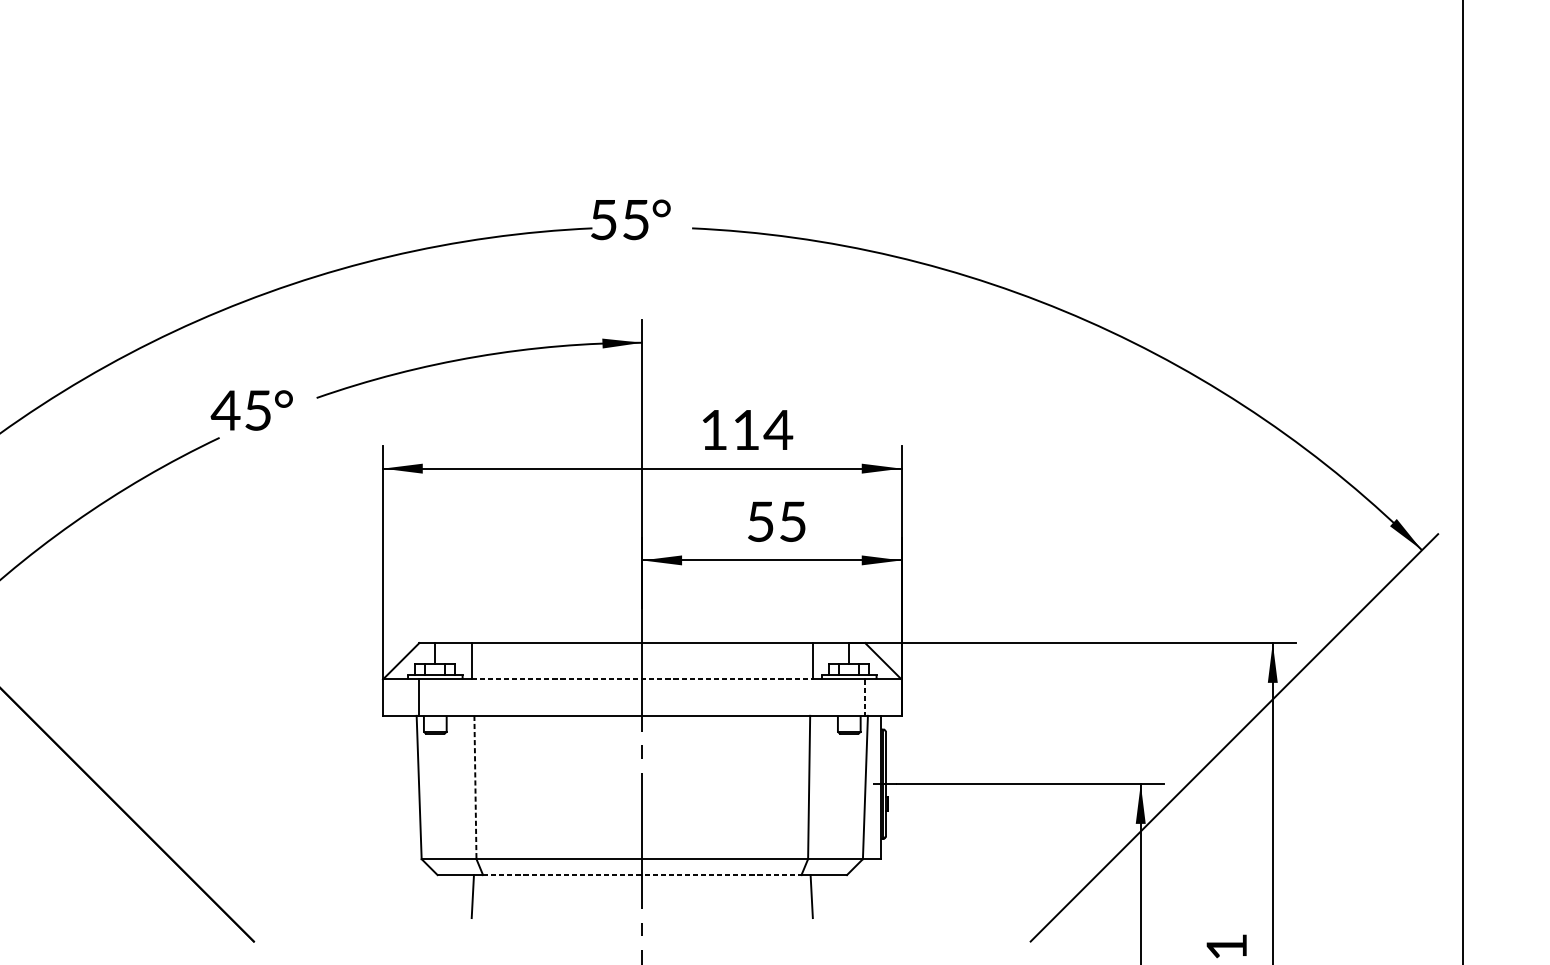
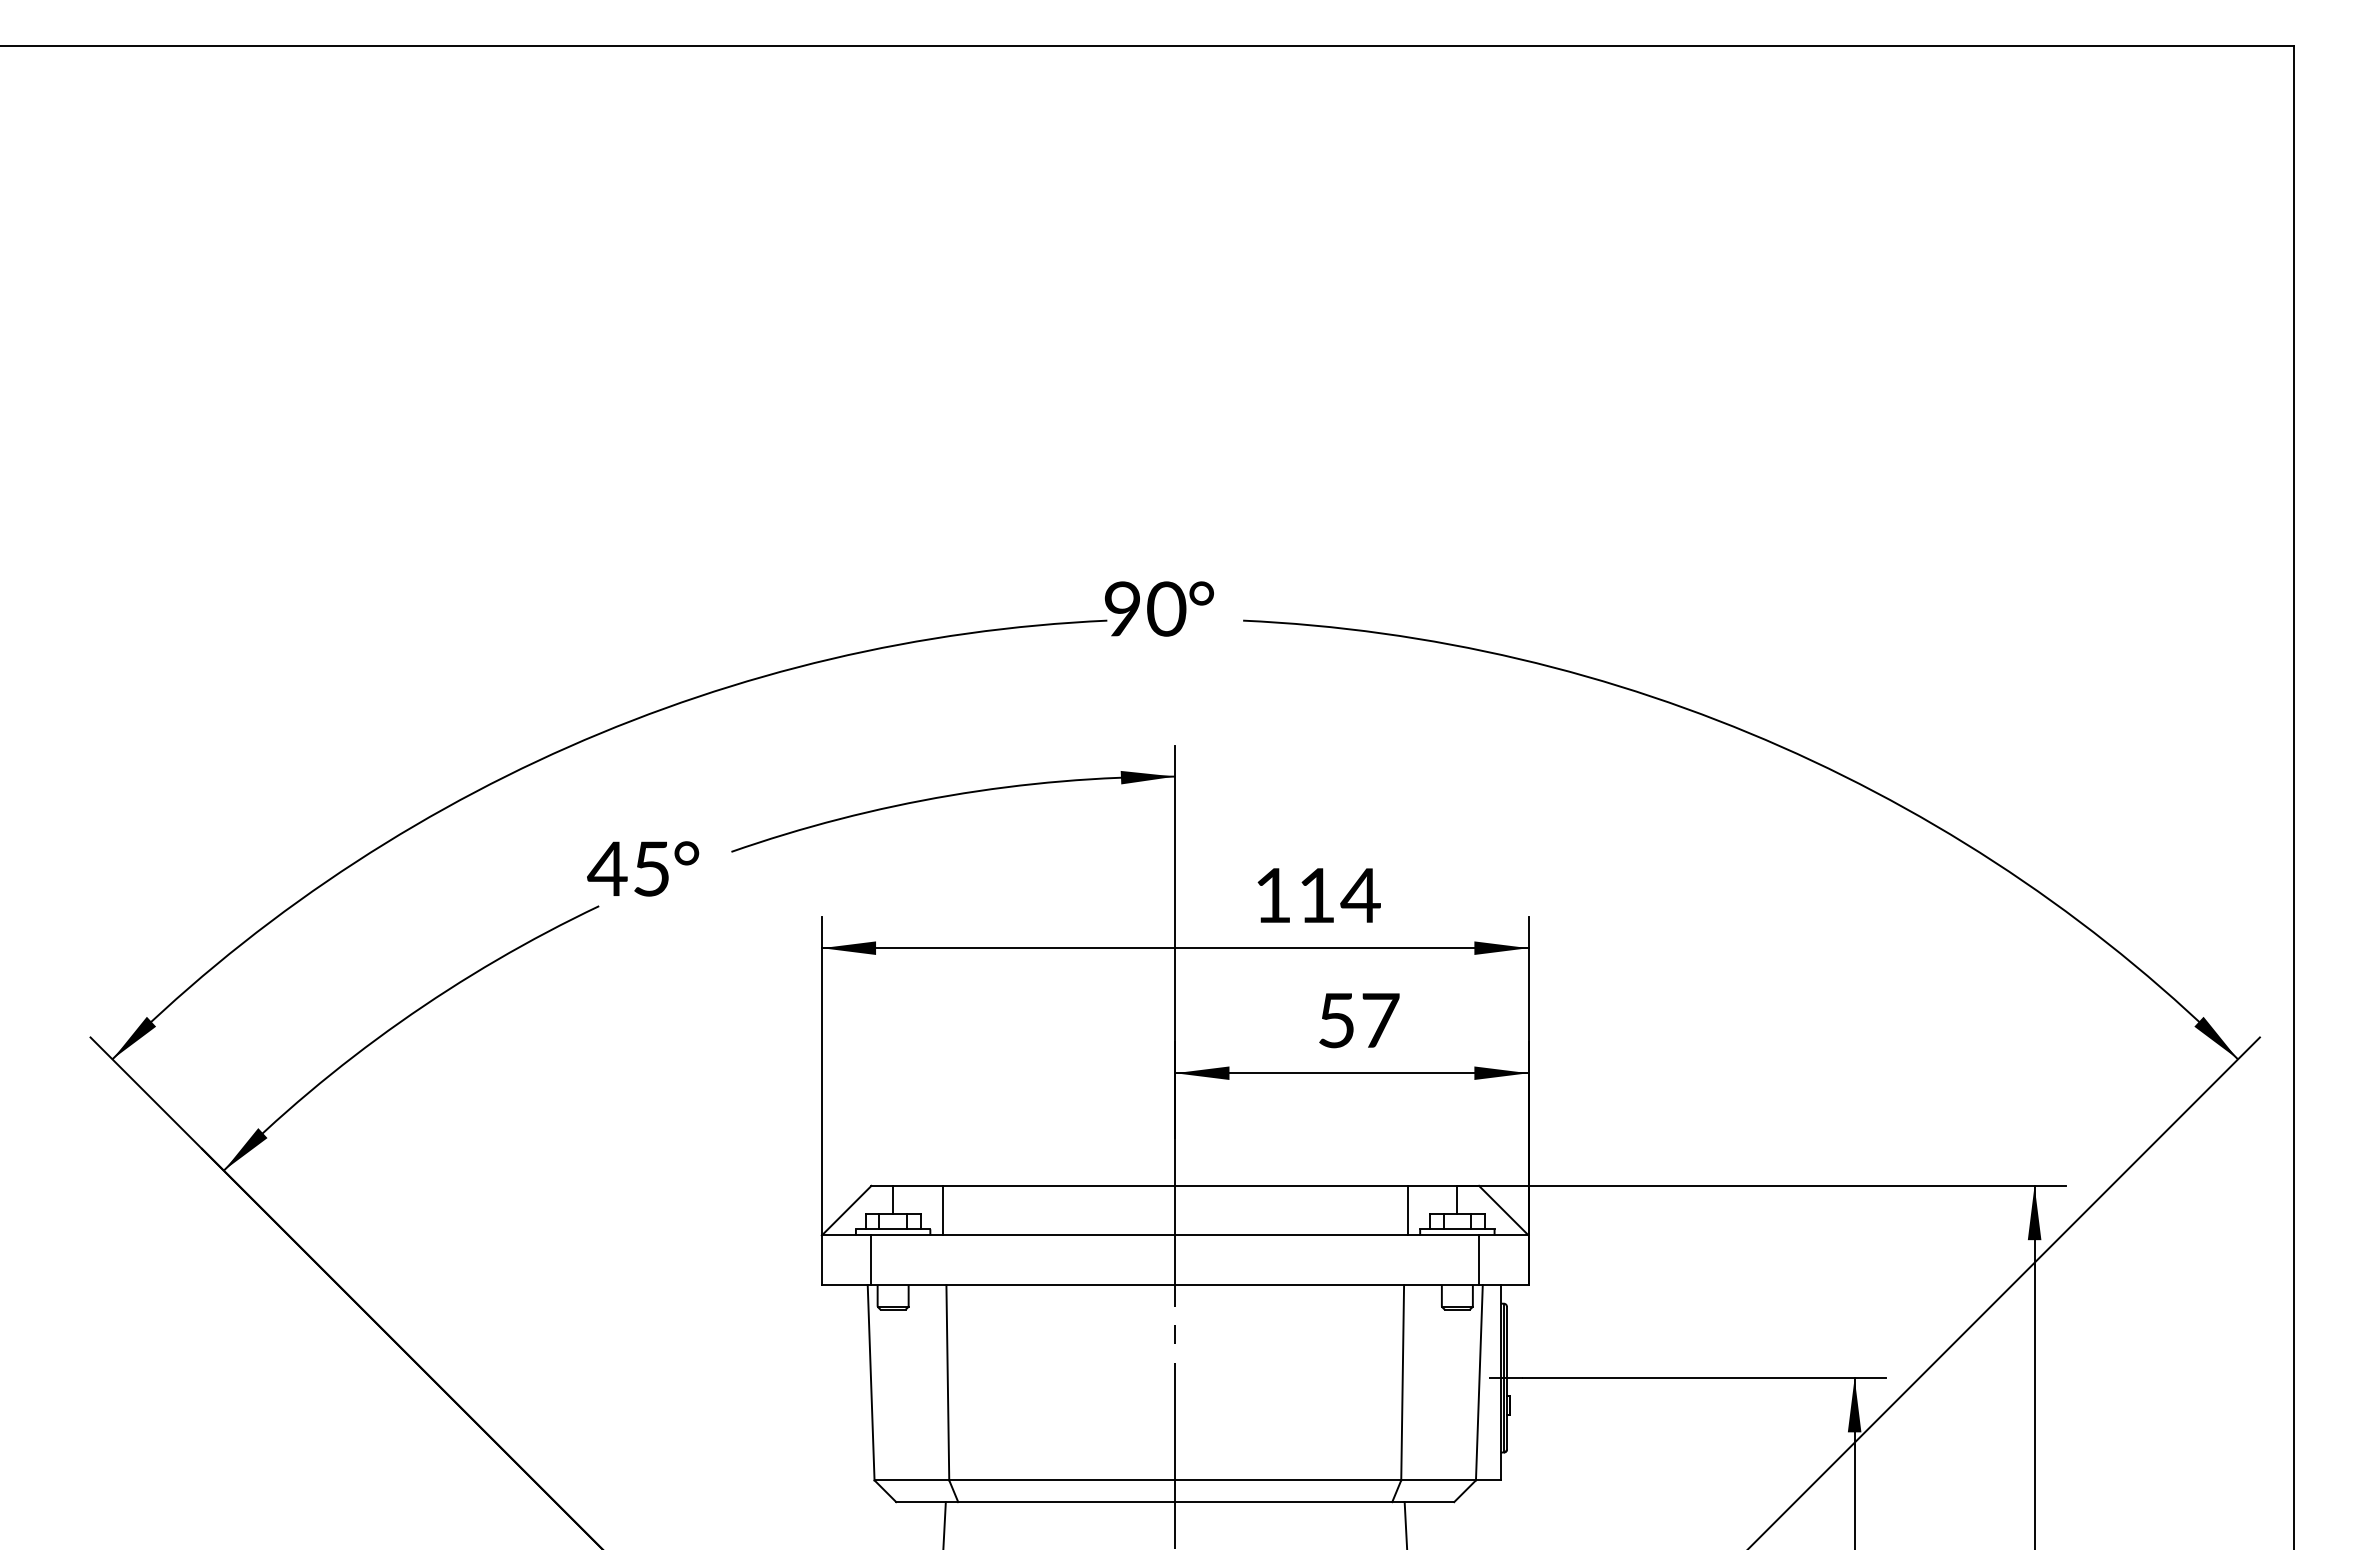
text: (620, 219) -> (1145, 608), 55 -> 90
text: (792, 521) -> (1380, 1020), 55 -> 57
line: (642, 679) -> (1175, 1235), dashed -> solid
line: (865, 697) -> (1479, 1260), dashed -> solid
line: (475, 787) -> (947, 1382), dashed -> solid
line: (642, 875) -> (1175, 1502), dashed -> solid

